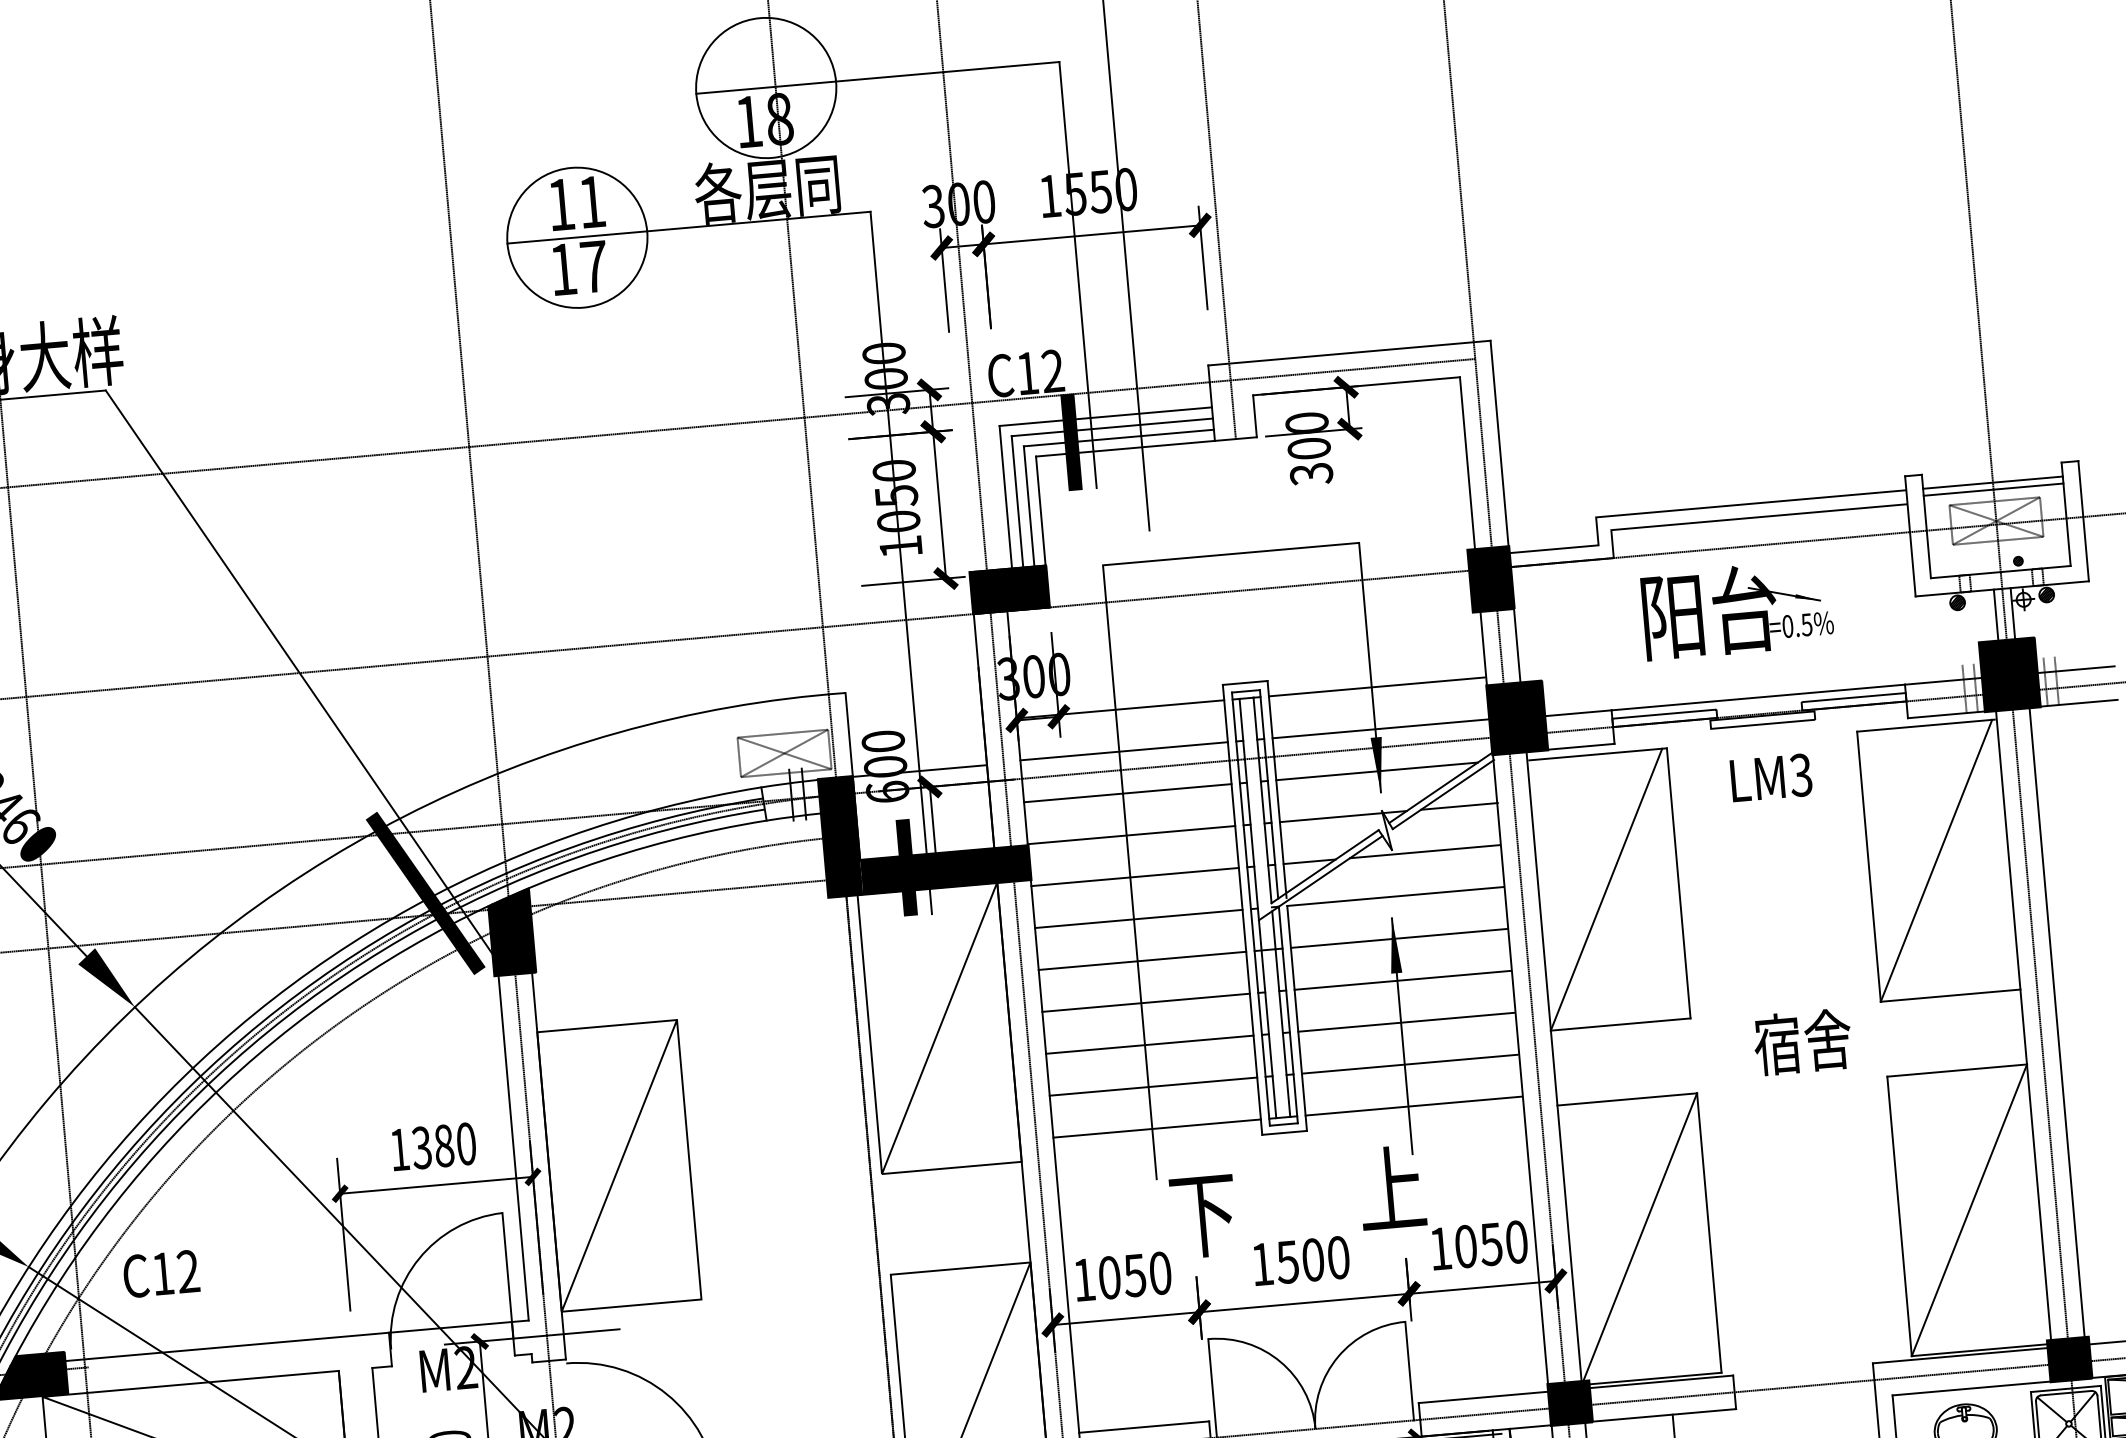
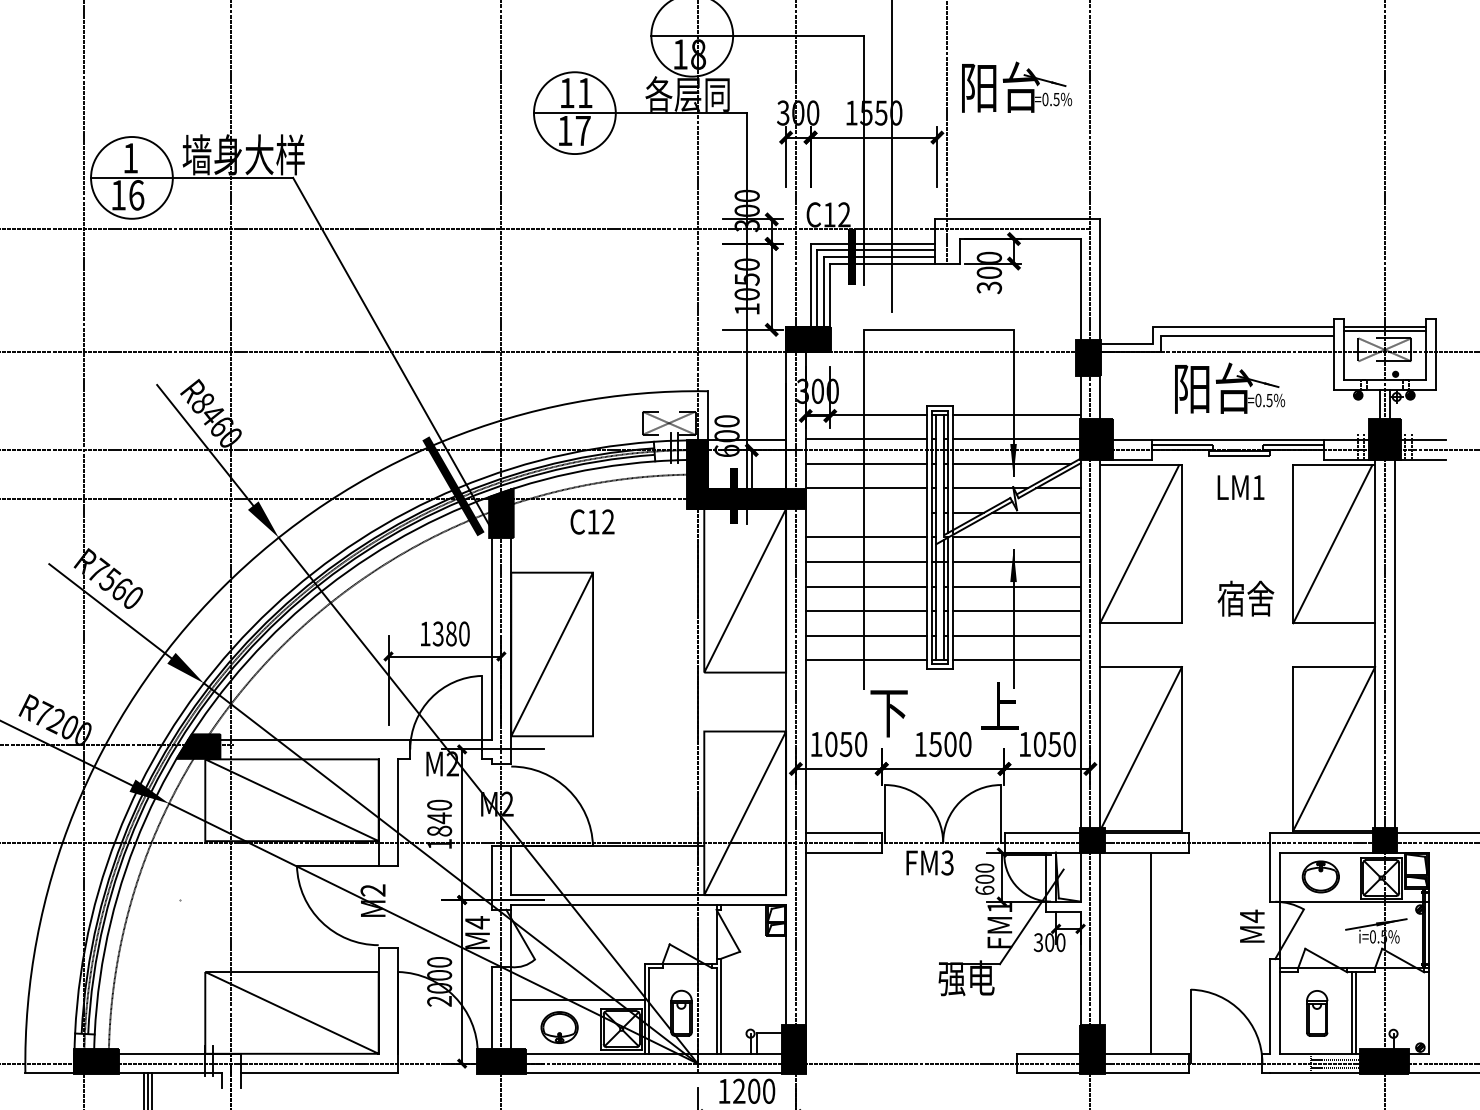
part: (1329, 126) -> (1017, 86), added
text: (1801, 775) -> (1258, 487), LM3 -> LM1
line: (1135, 876) -> (866, 512), removed
text: (1801, 1041) -> (1245, 598), moved
text: (161, 1273) -> (592, 521), moved

